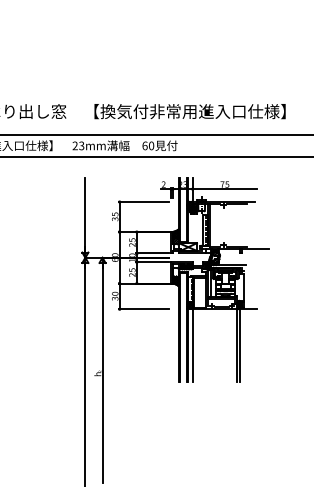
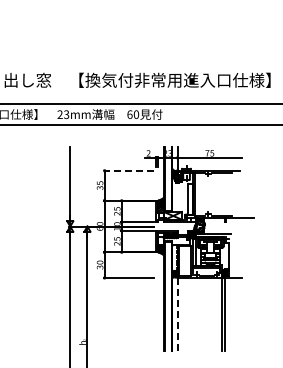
line: (143, 201) -> (128, 170), solid -> dashed
line: (192, 345) -> (177, 314), solid -> dashed

